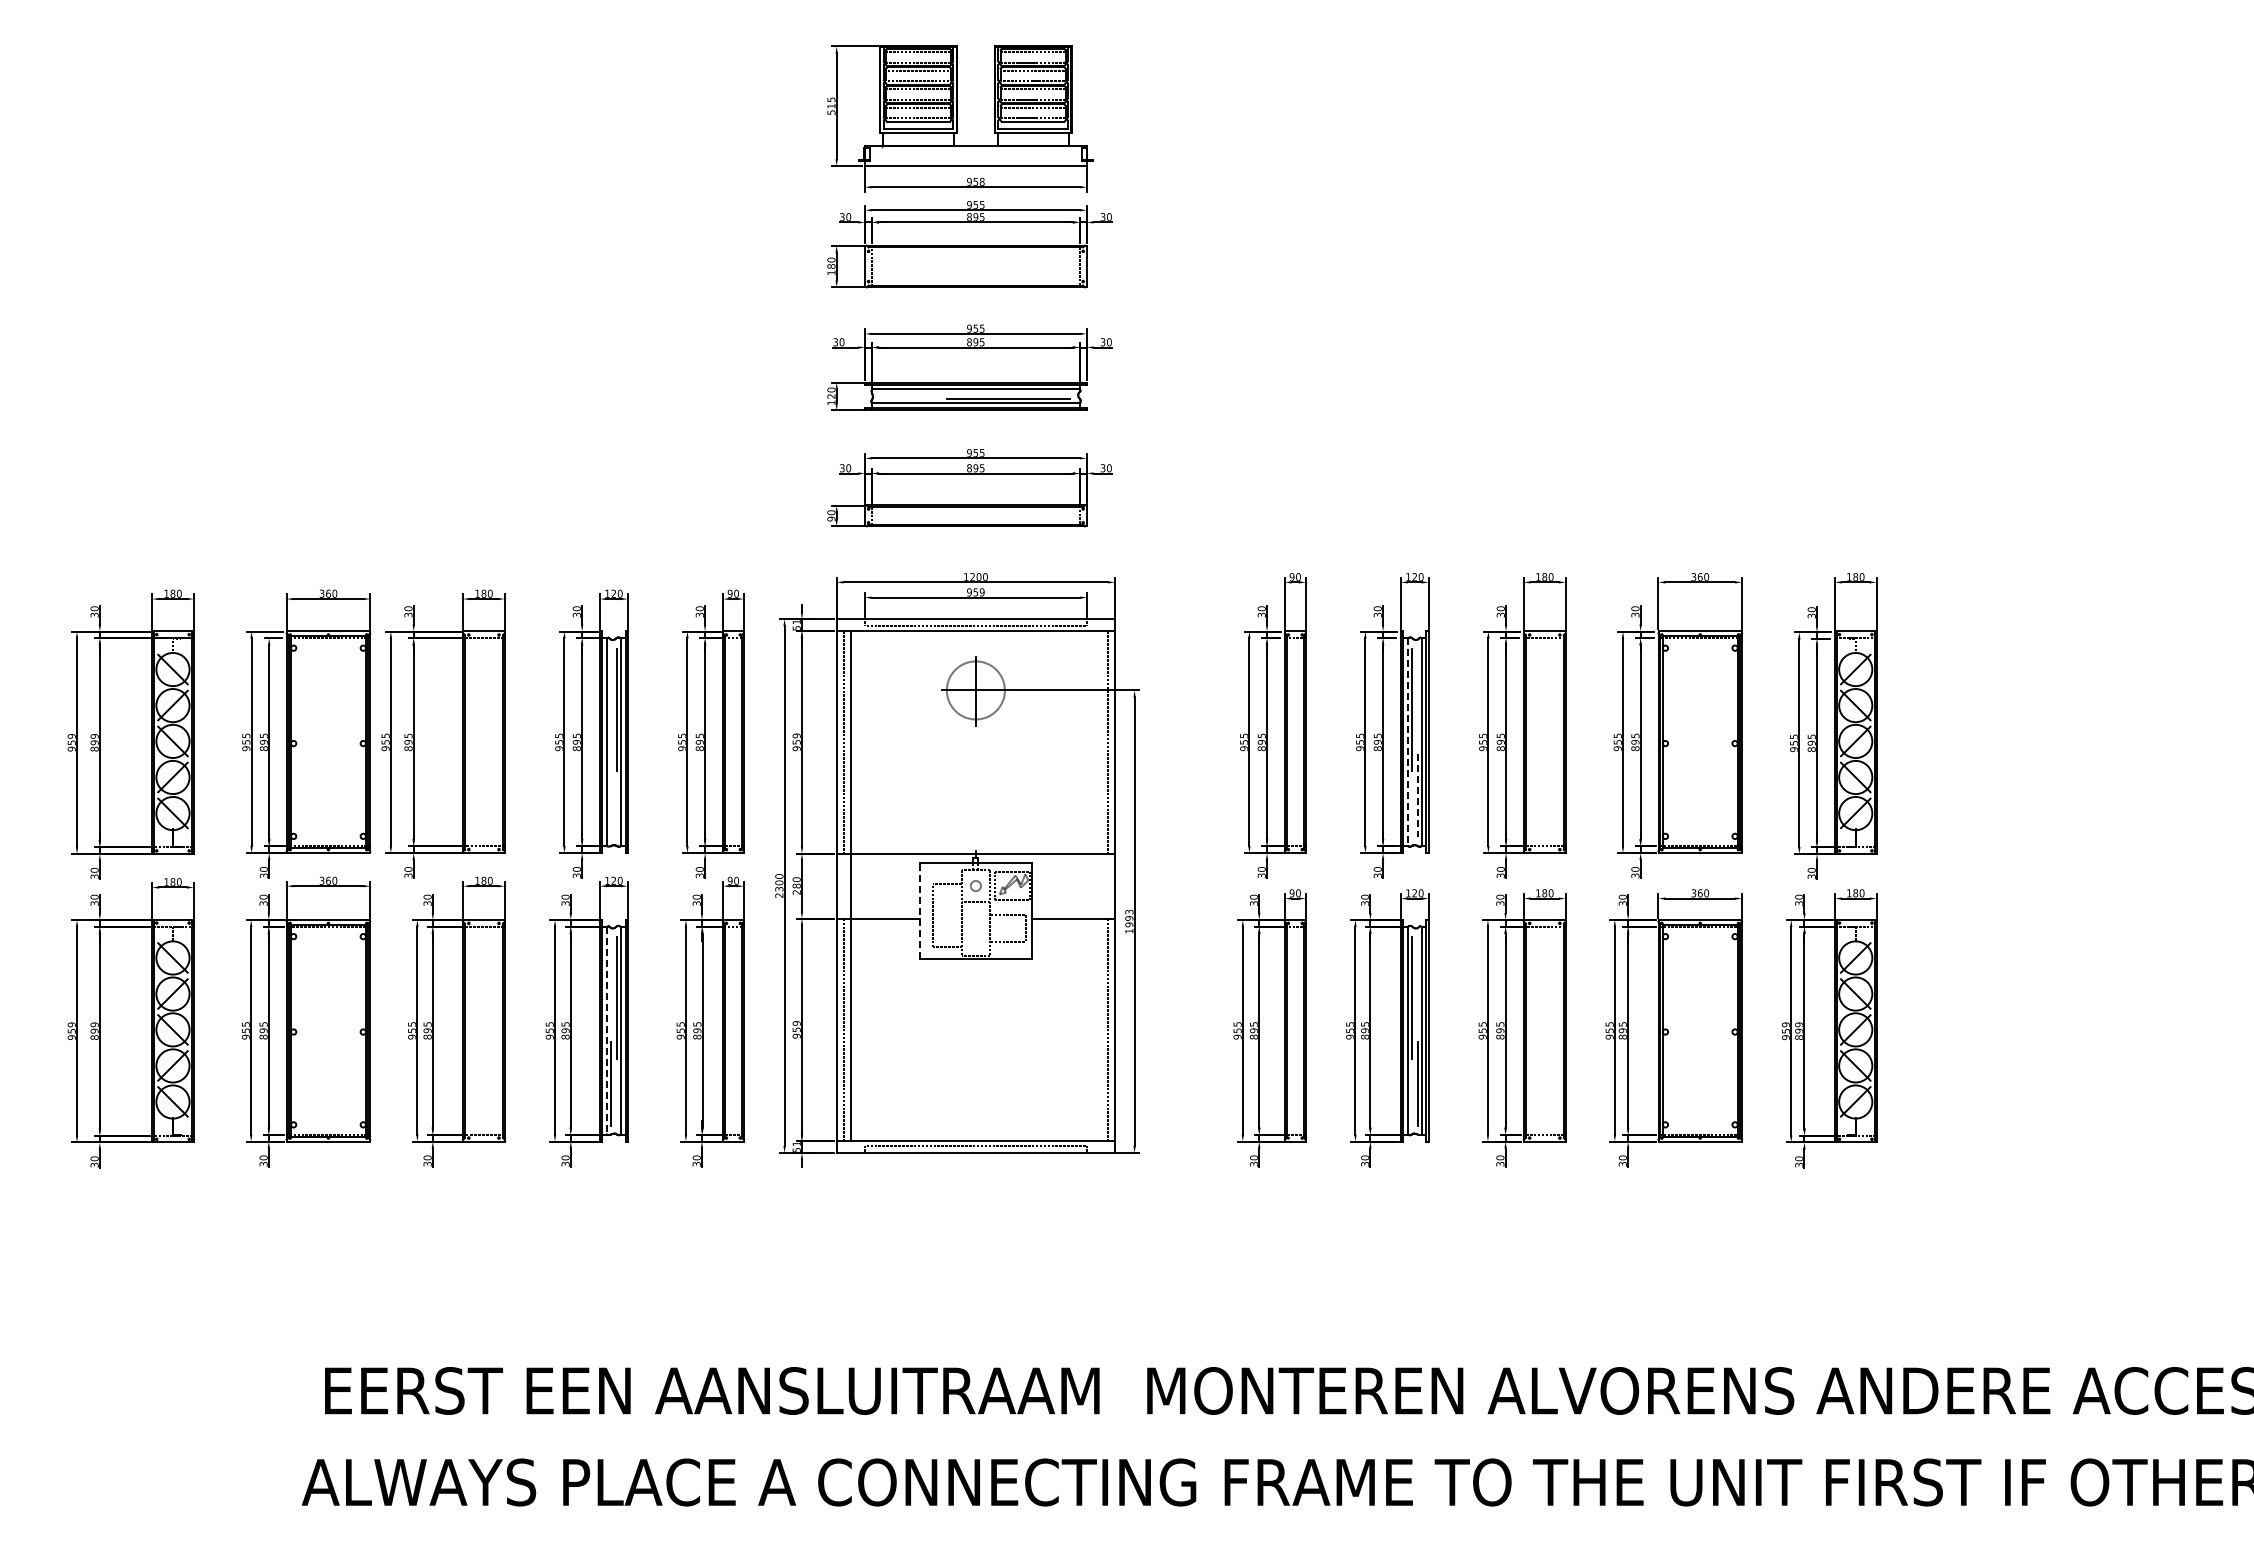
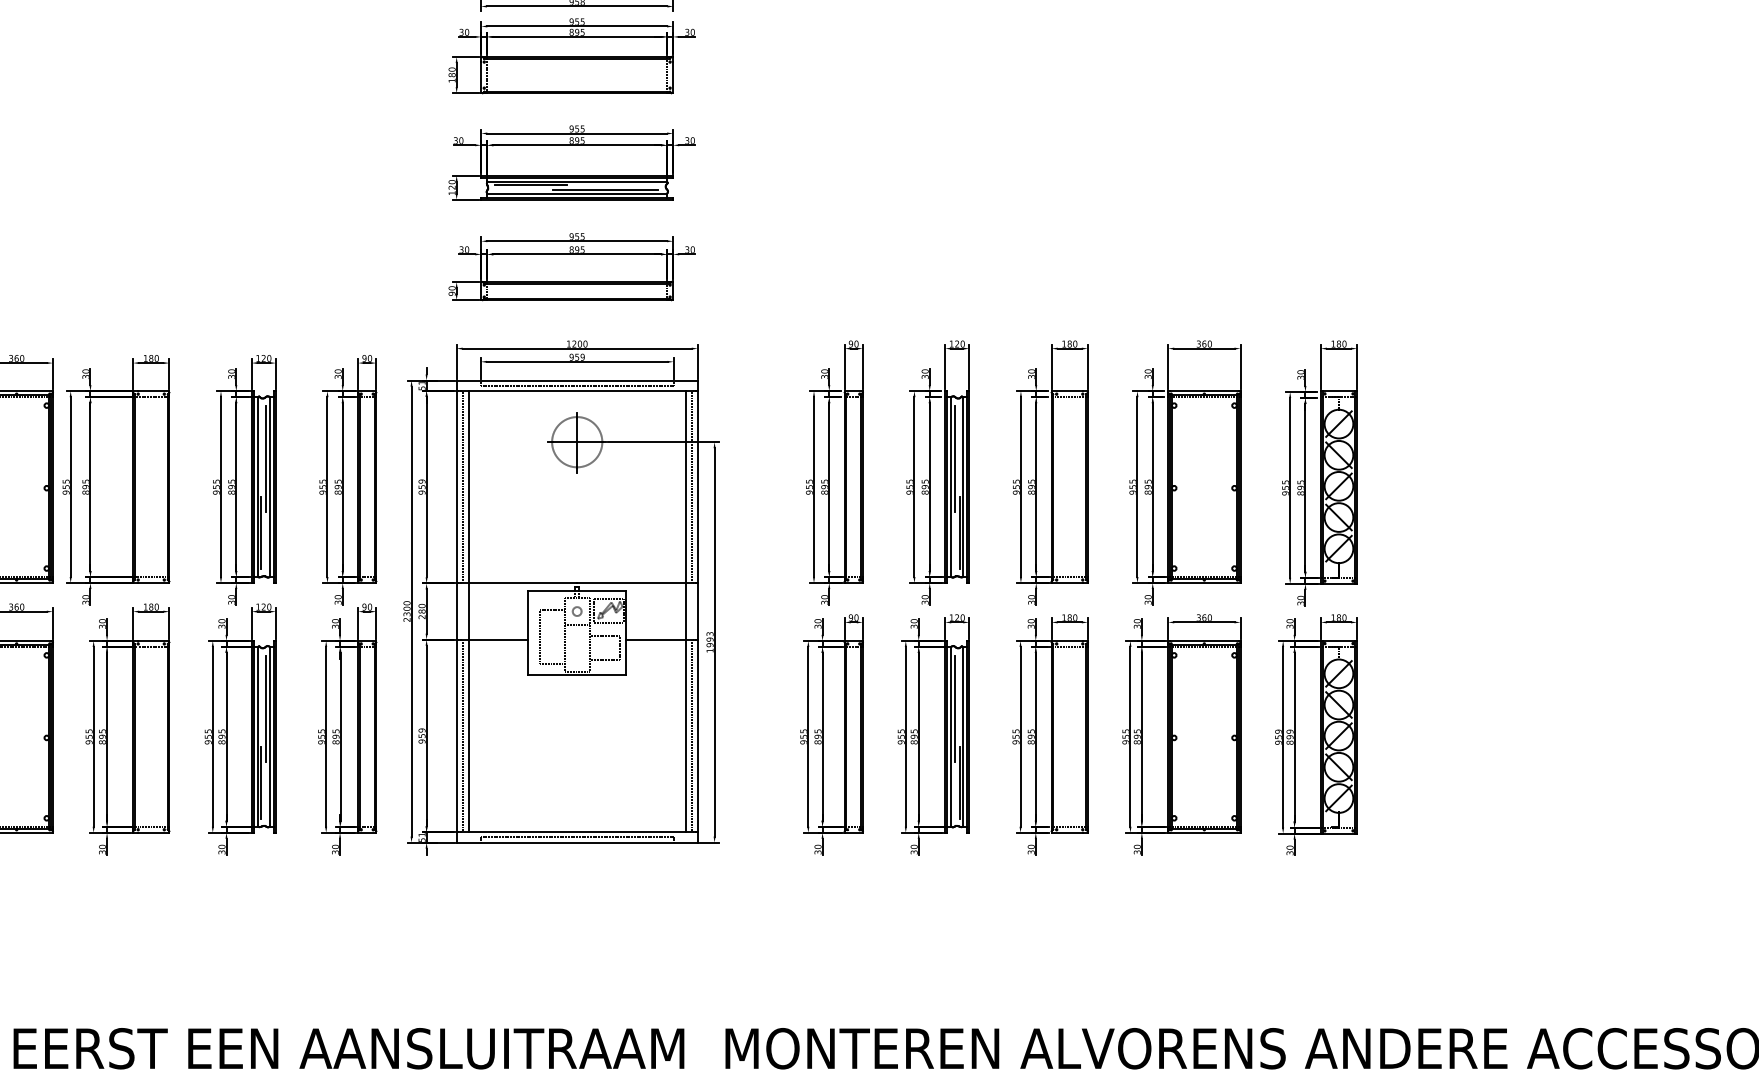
line: (922, 393) -> (530, 185), added
line: (1407, 742) -> (950, 487), dashed -> solid
line: (611, 795) -> (261, 533), added
line: (1417, 795) -> (959, 533), dashed -> solid
line: (1101, 886) -> (685, 611), added
line: (919, 910) -> (528, 632), dashed -> solid
line: (606, 1030) -> (257, 736), dashed -> solid

